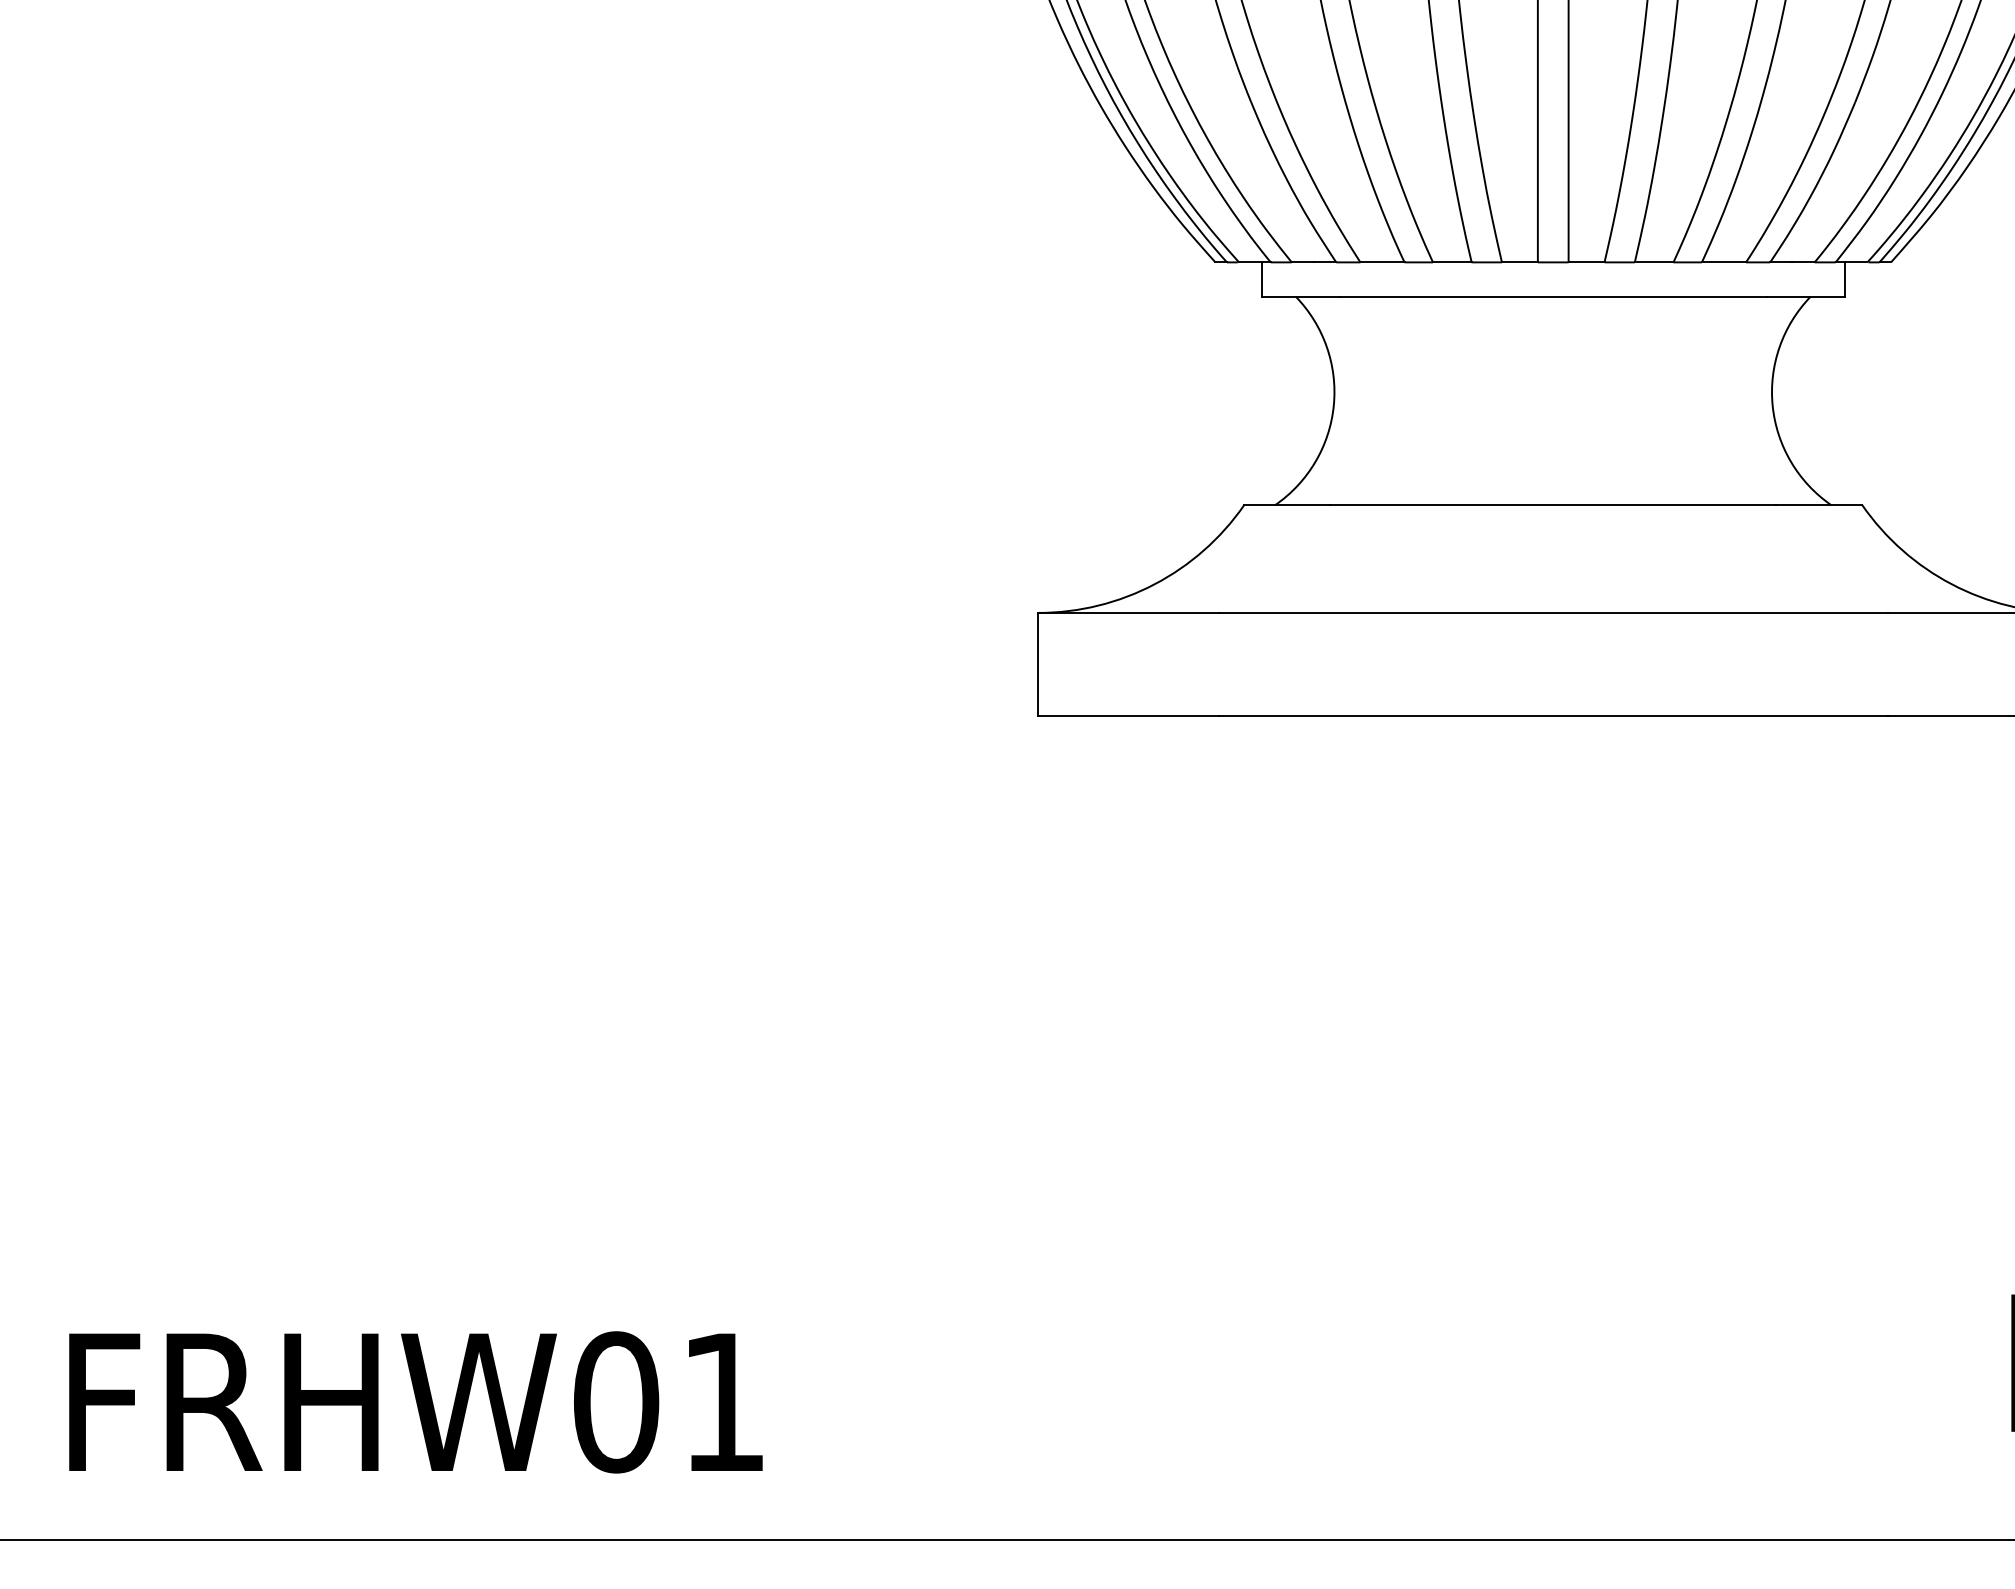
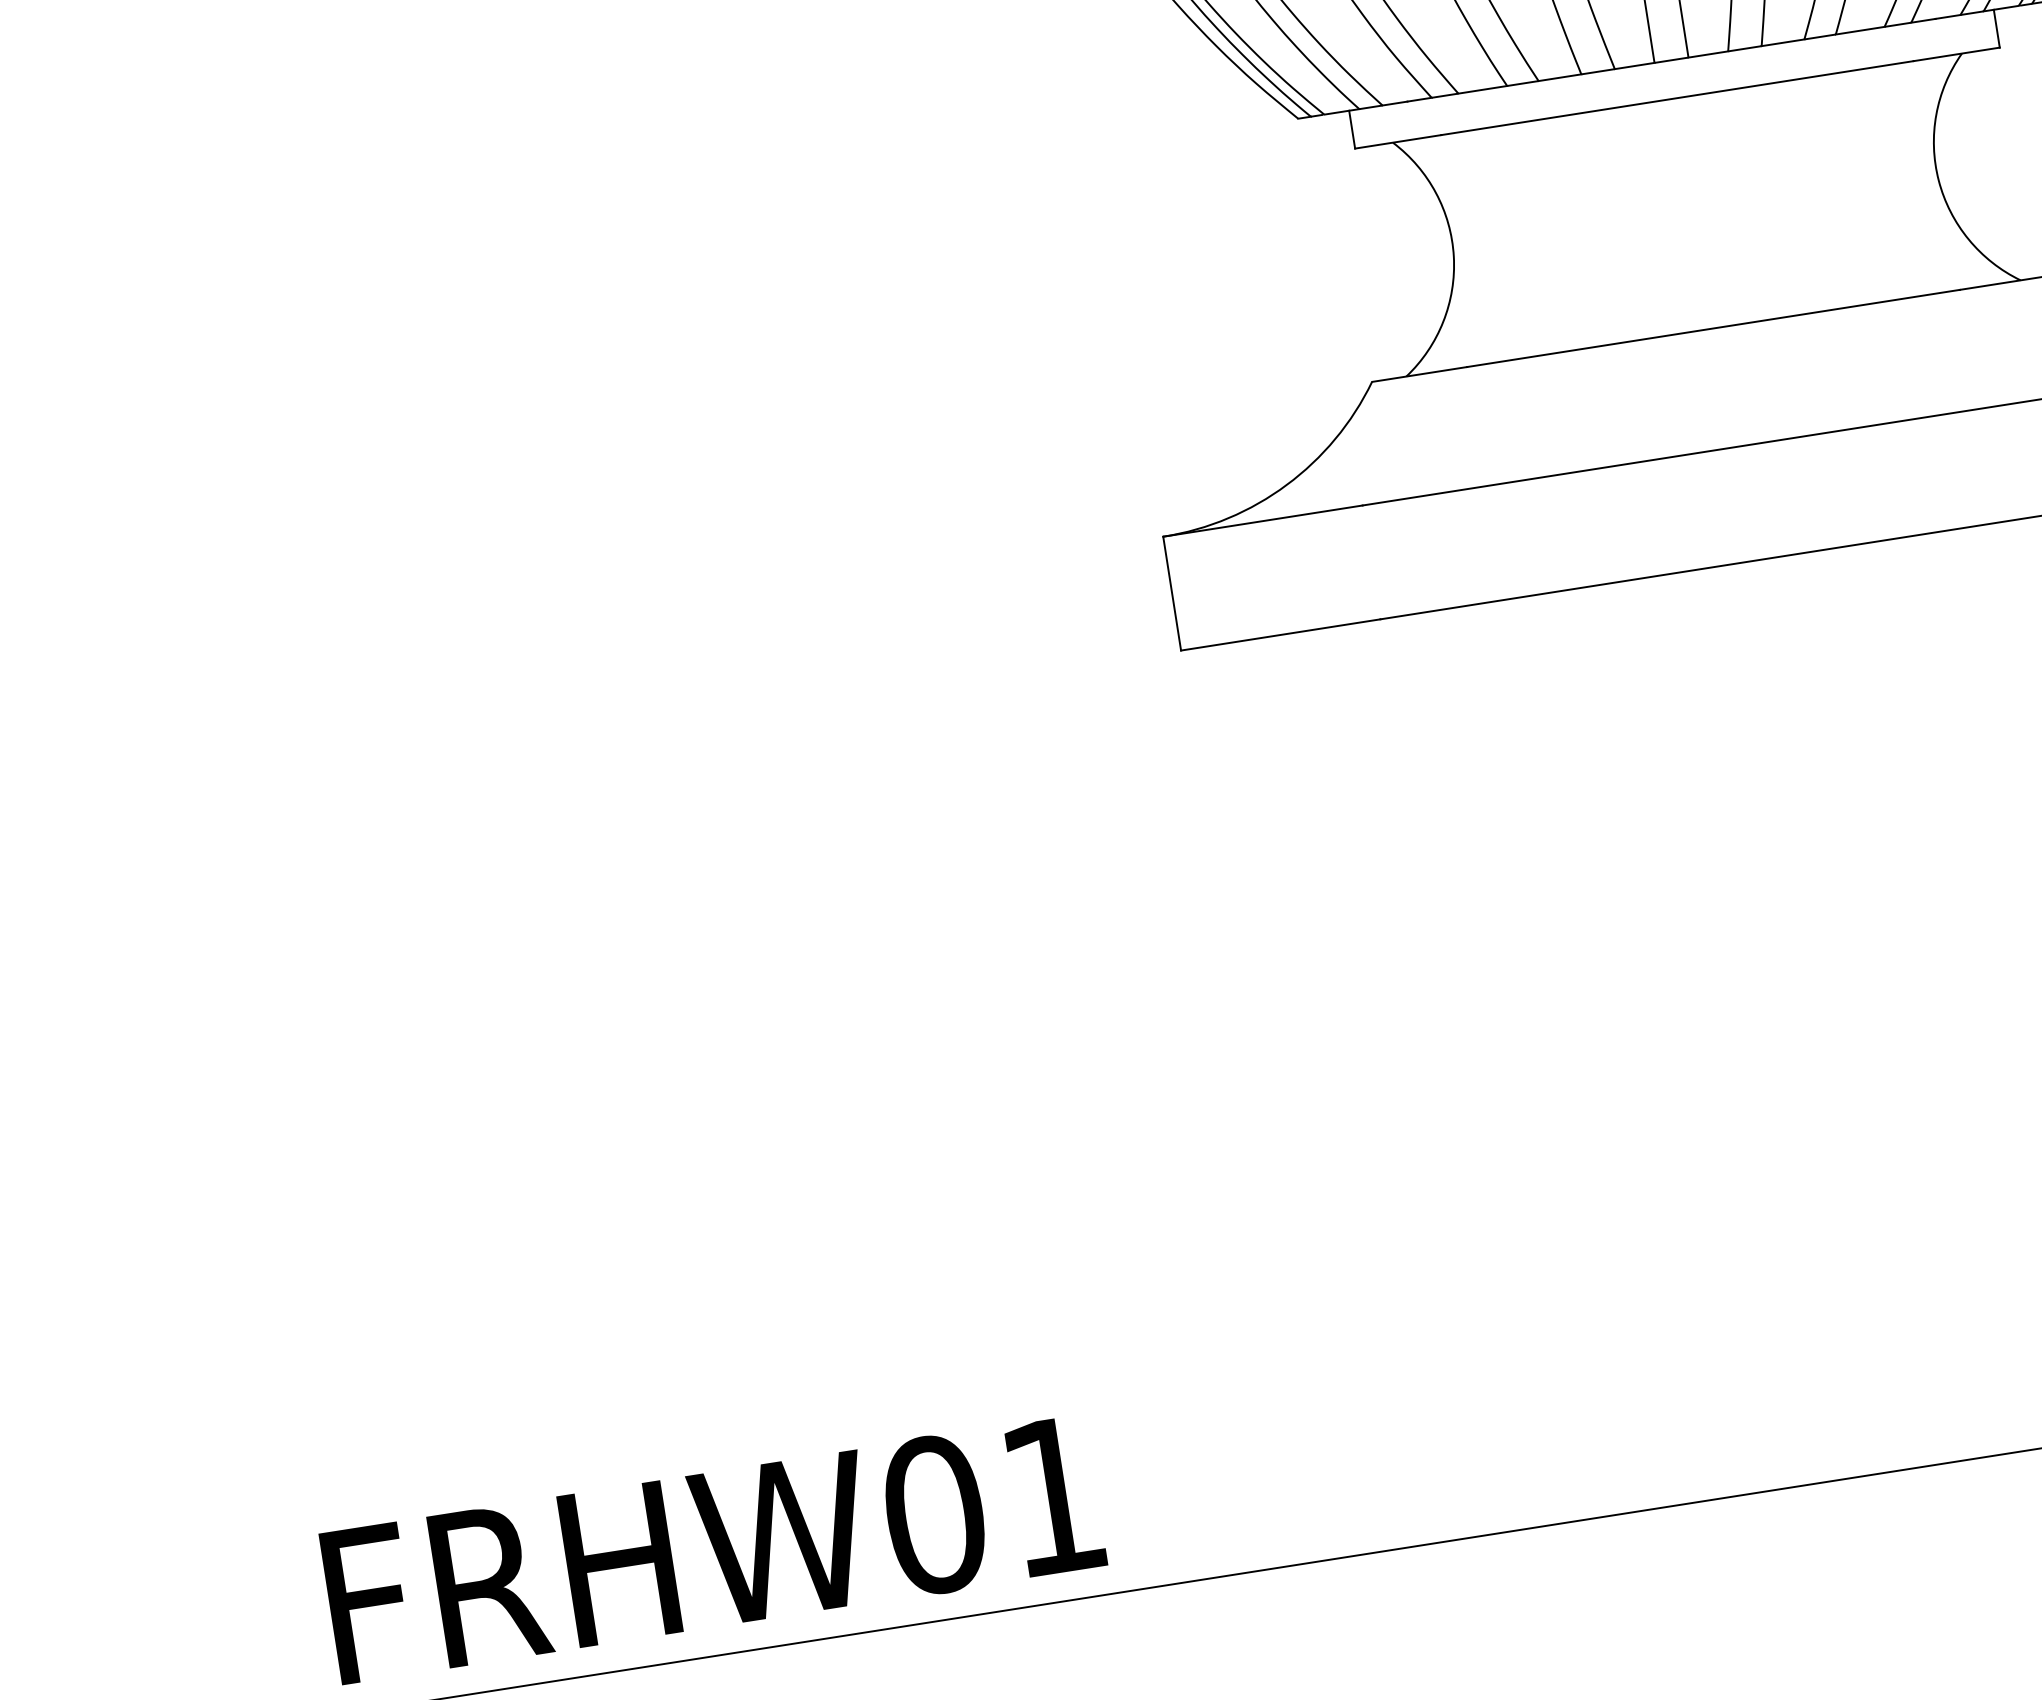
text: (415, 1402) -> (712, 1549), moved

